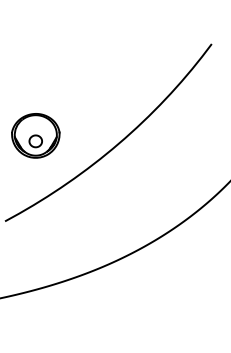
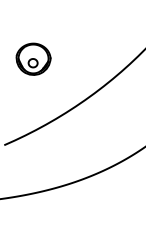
part: (35, 135) -> (33, 59), moved

